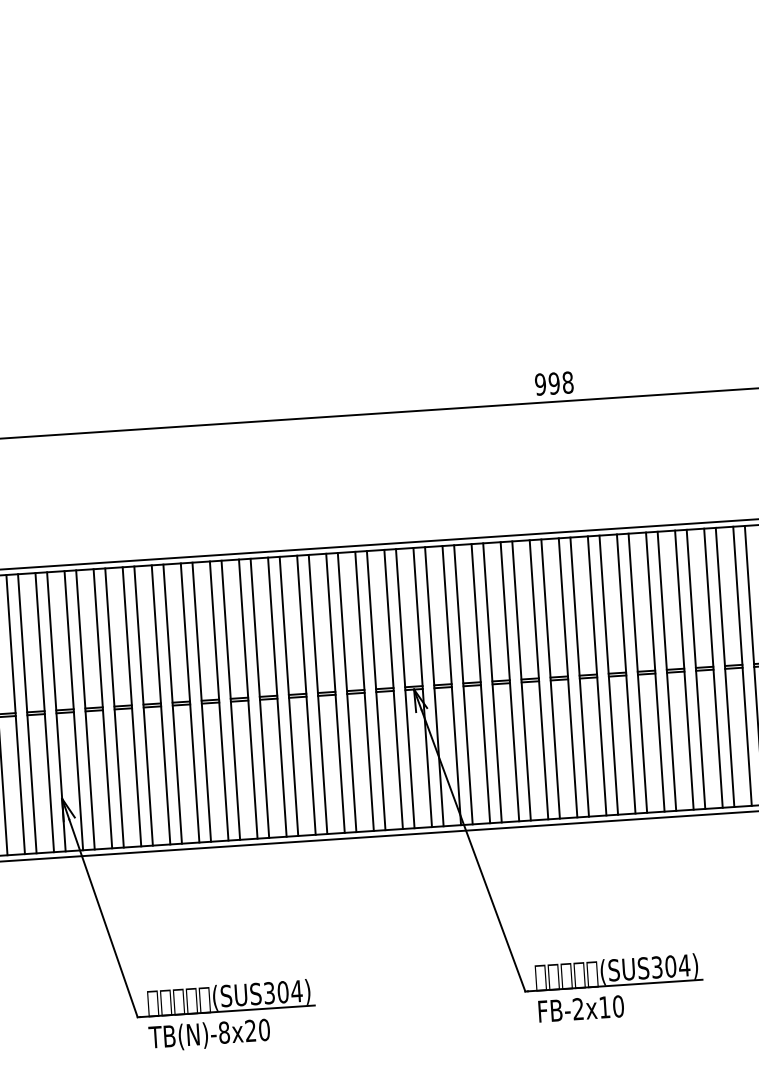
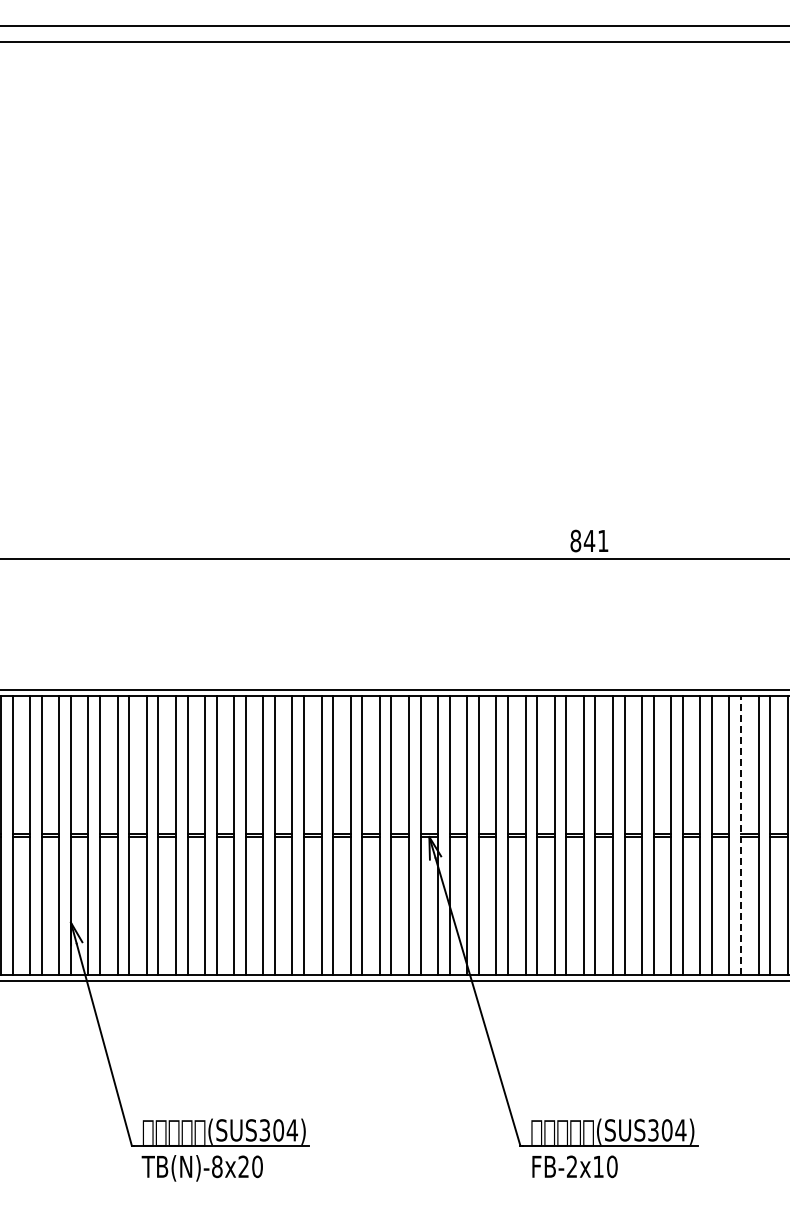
text: (554, 383) -> (589, 540), 998 -> 841
line: (725, 667) -> (741, 835), solid -> dashed

